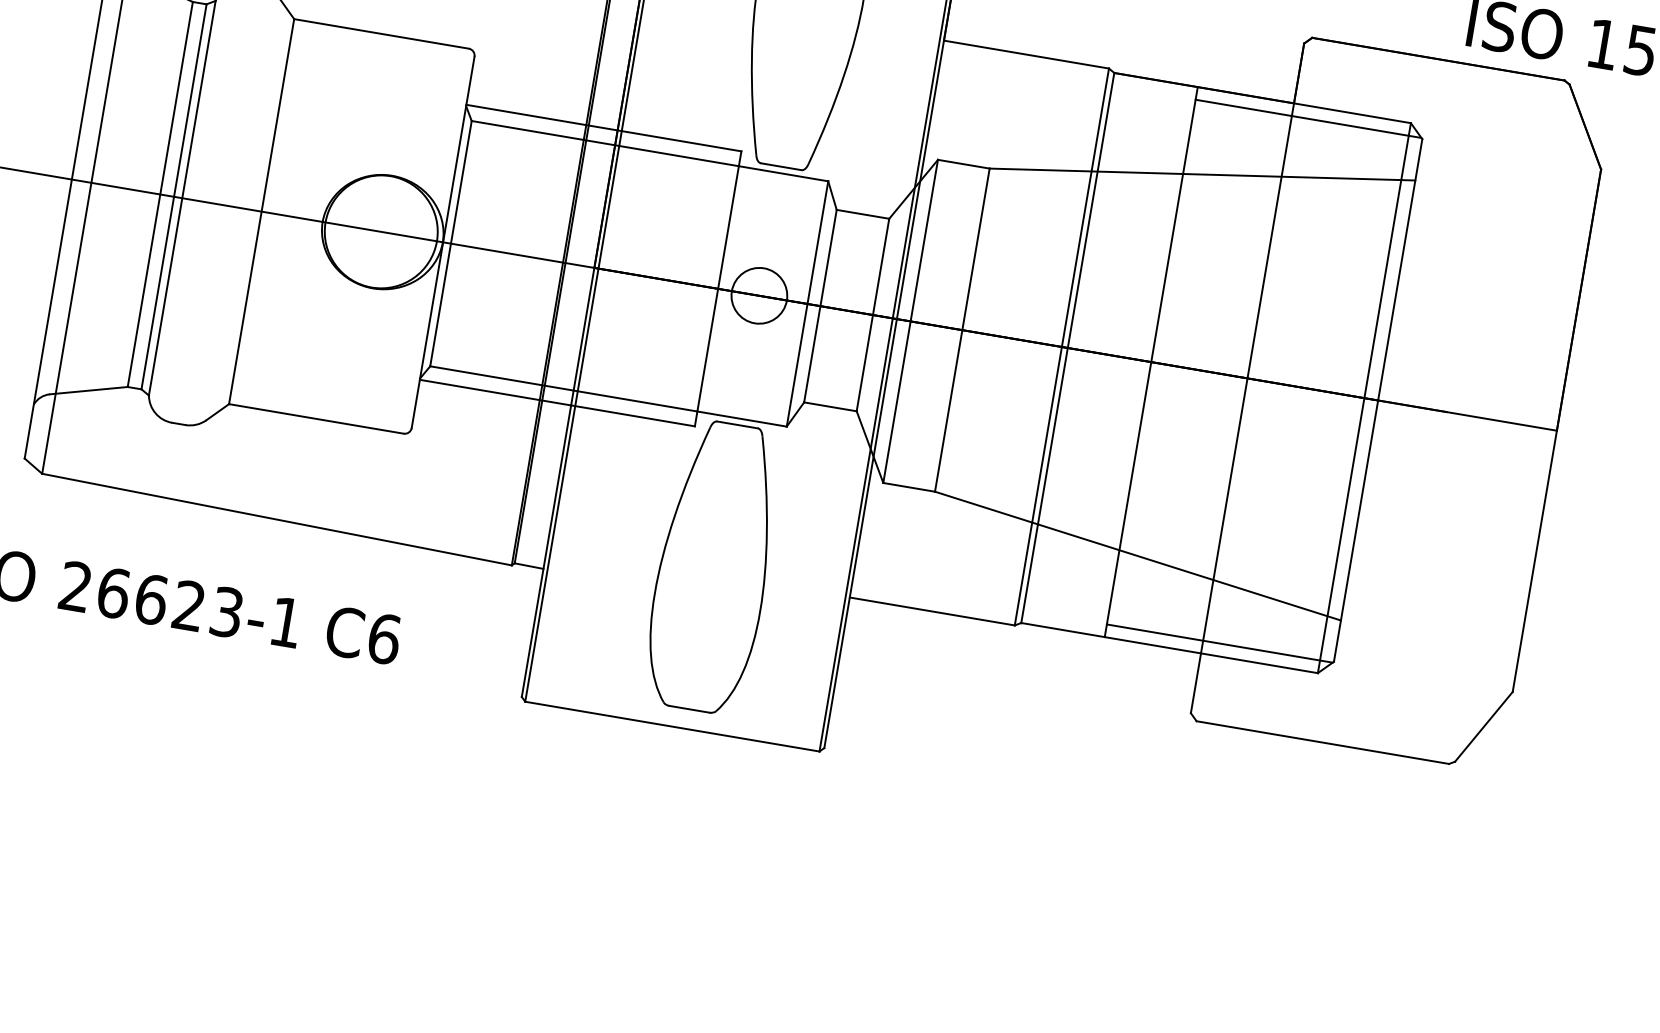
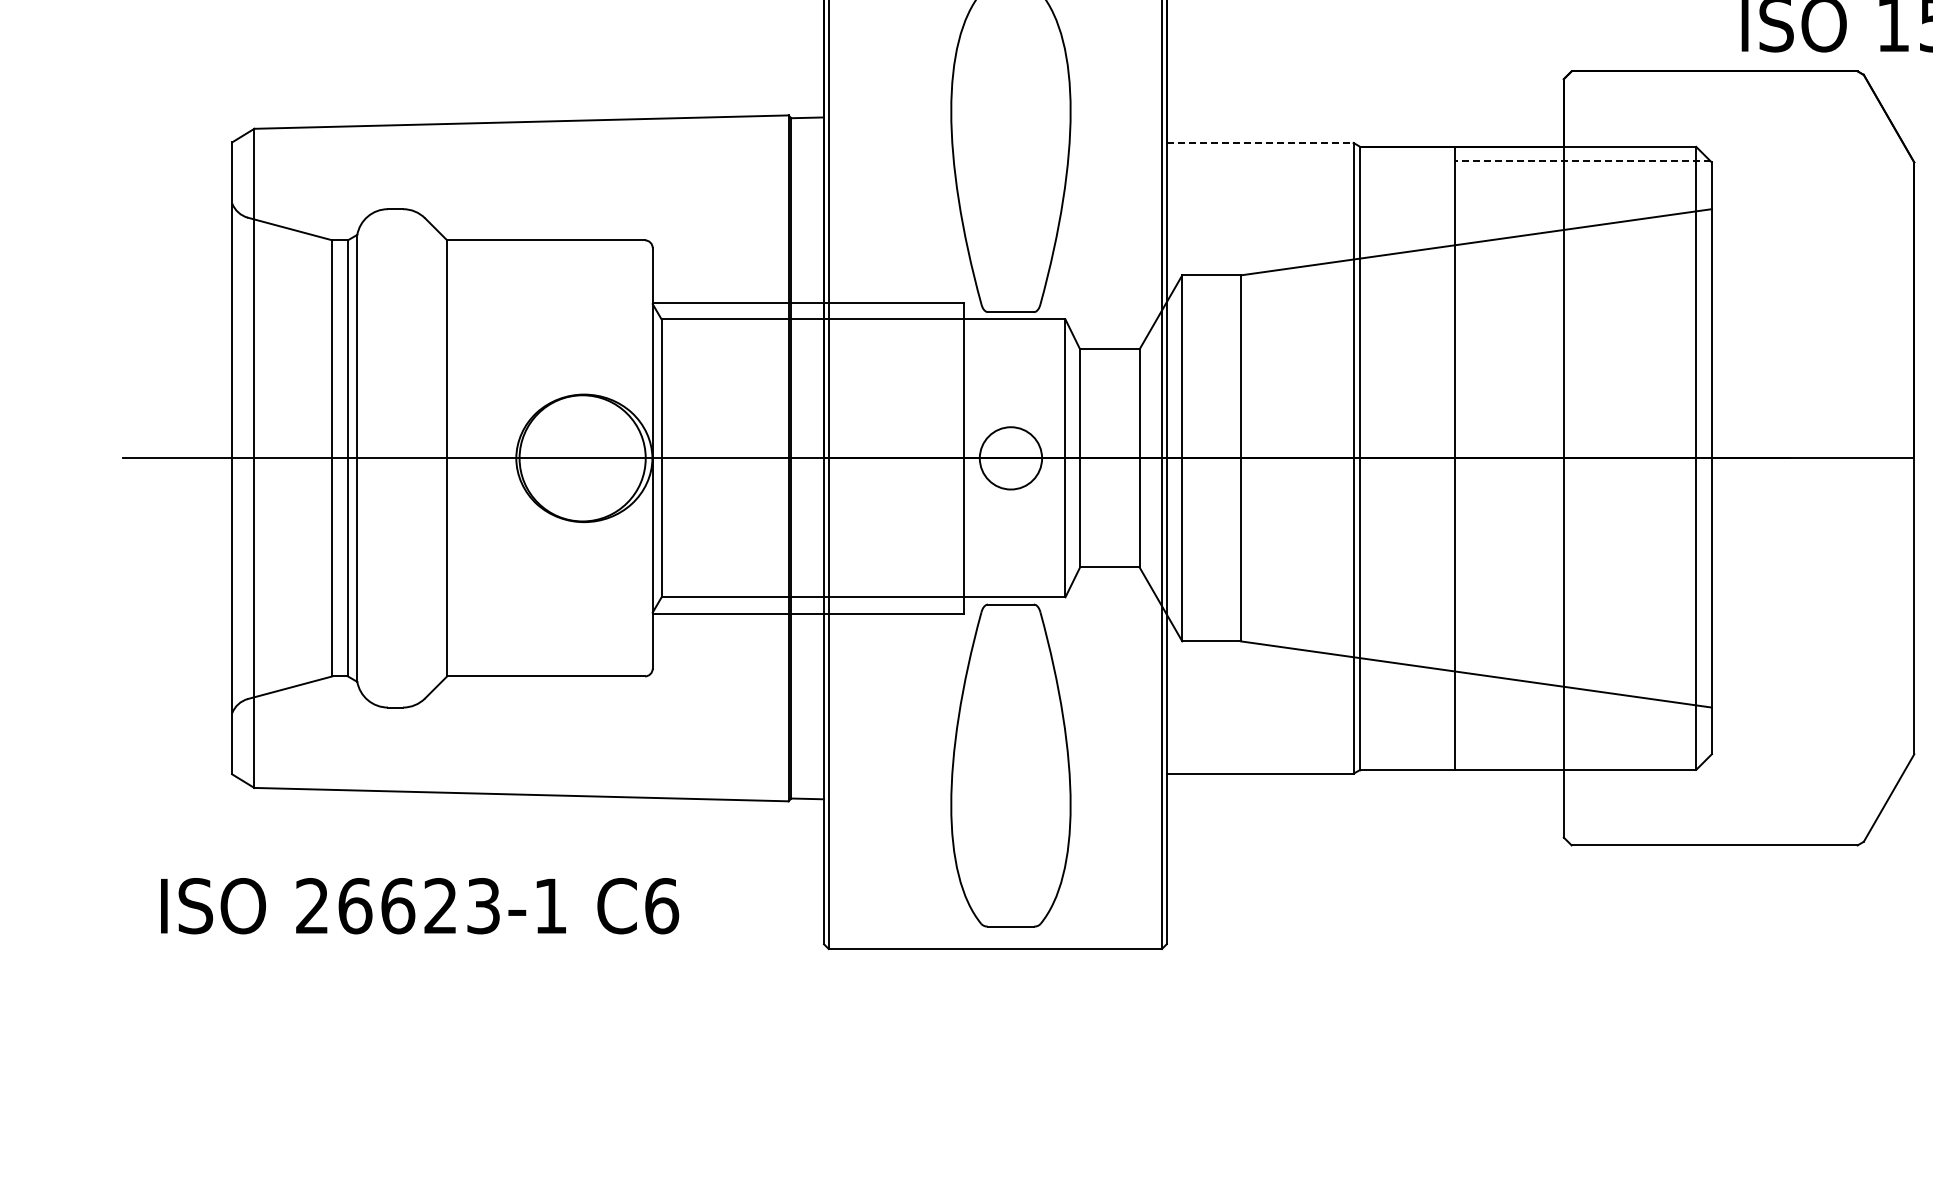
line: (1026, 55) -> (1260, 143), solid -> dashed
line: (1308, 119) -> (1582, 161), solid -> dashed
line: (1219, 643) -> (1582, 755), removed

